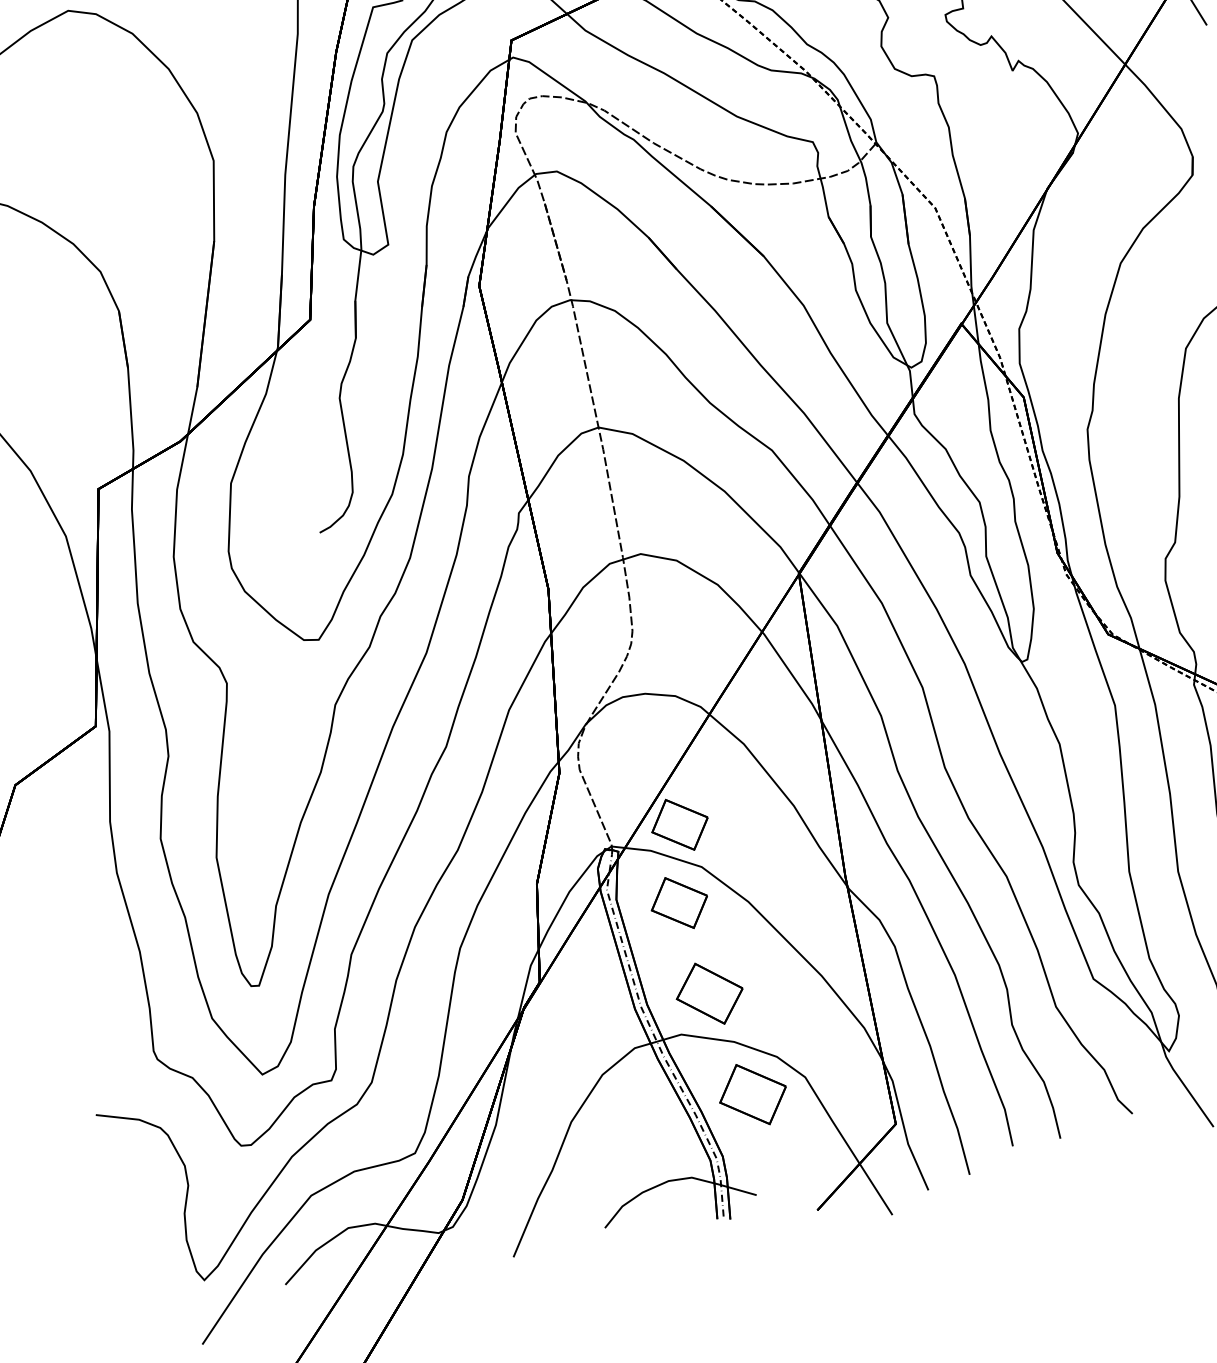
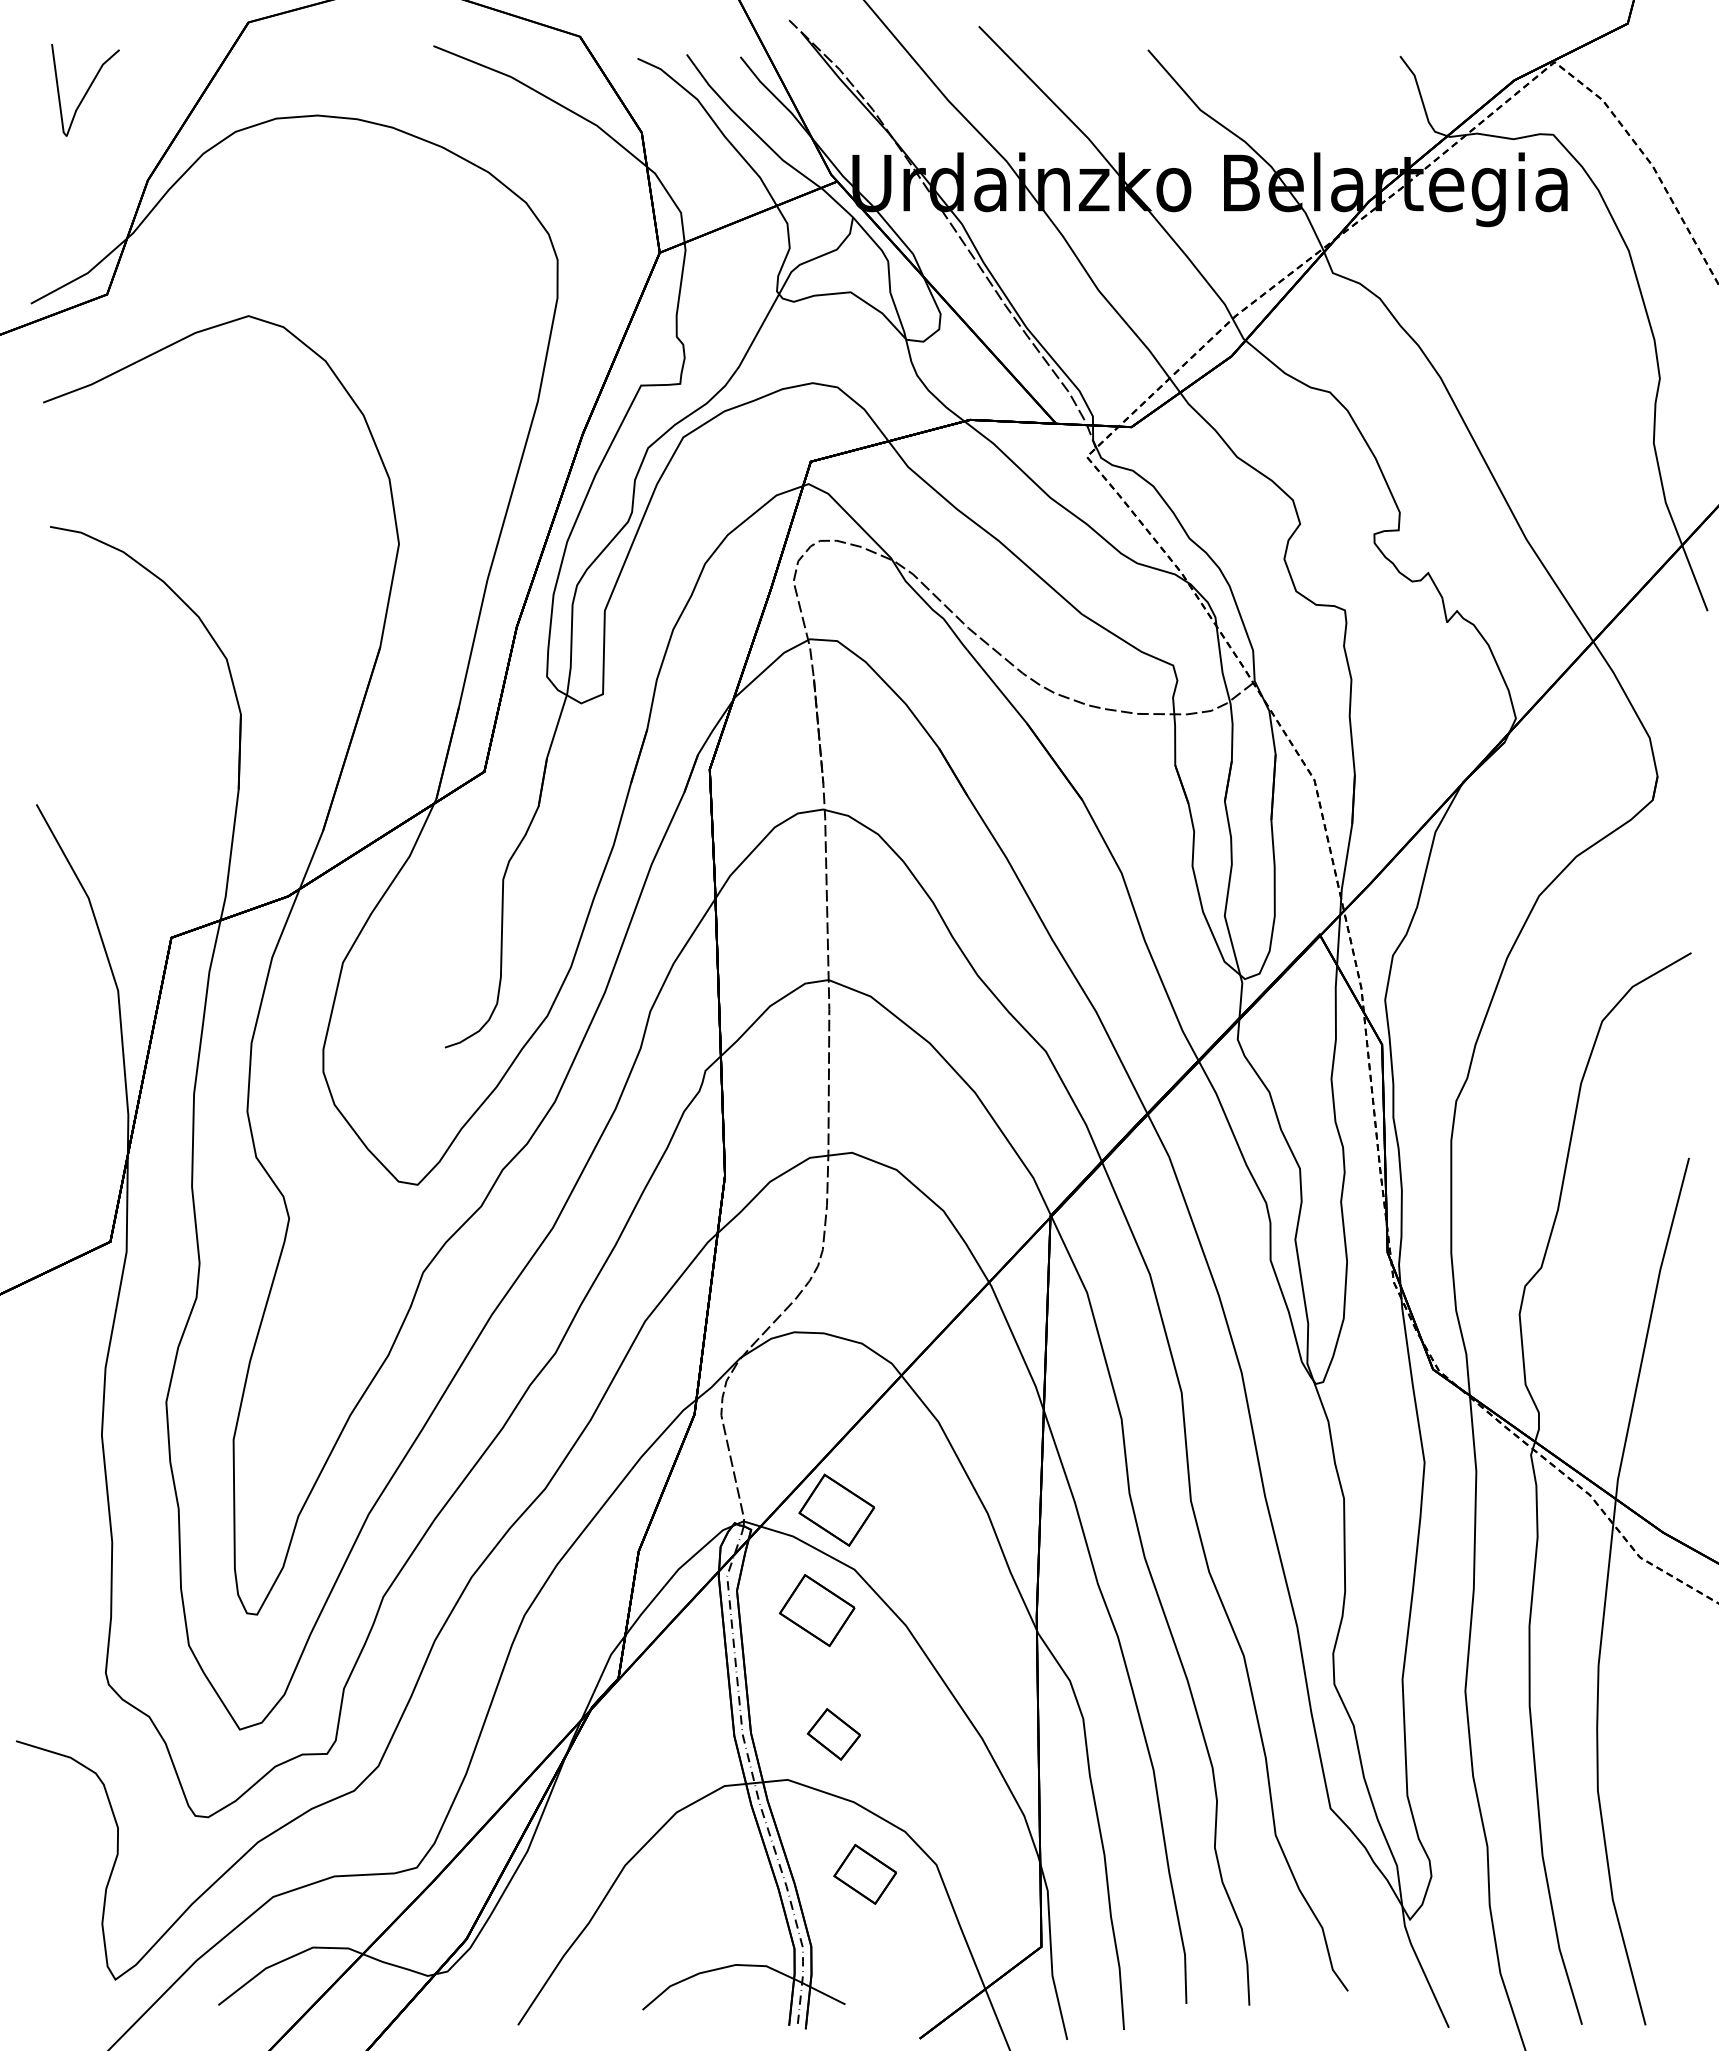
part: (709, 993) -> (833, 1734), size x0.6
part: (753, 1094) -> (865, 1874), size x0.7

